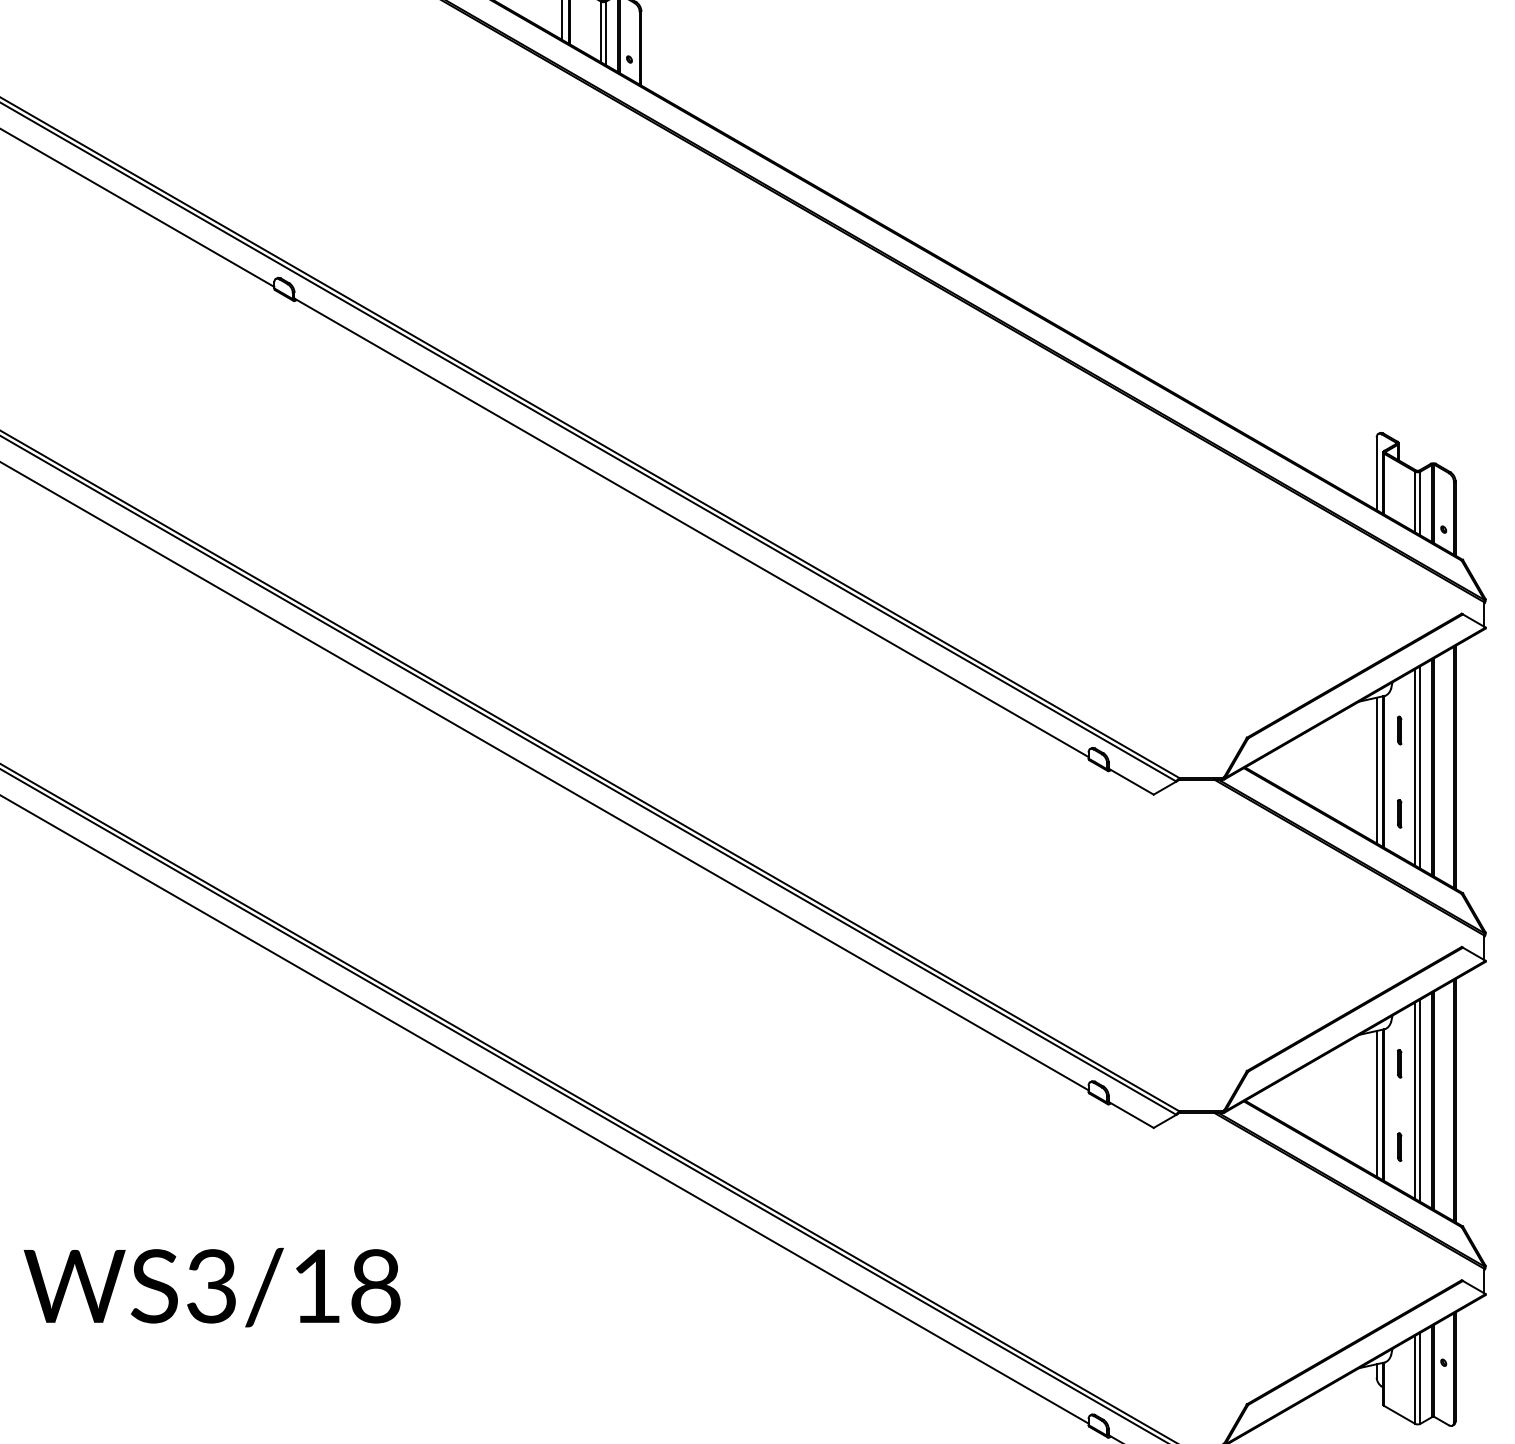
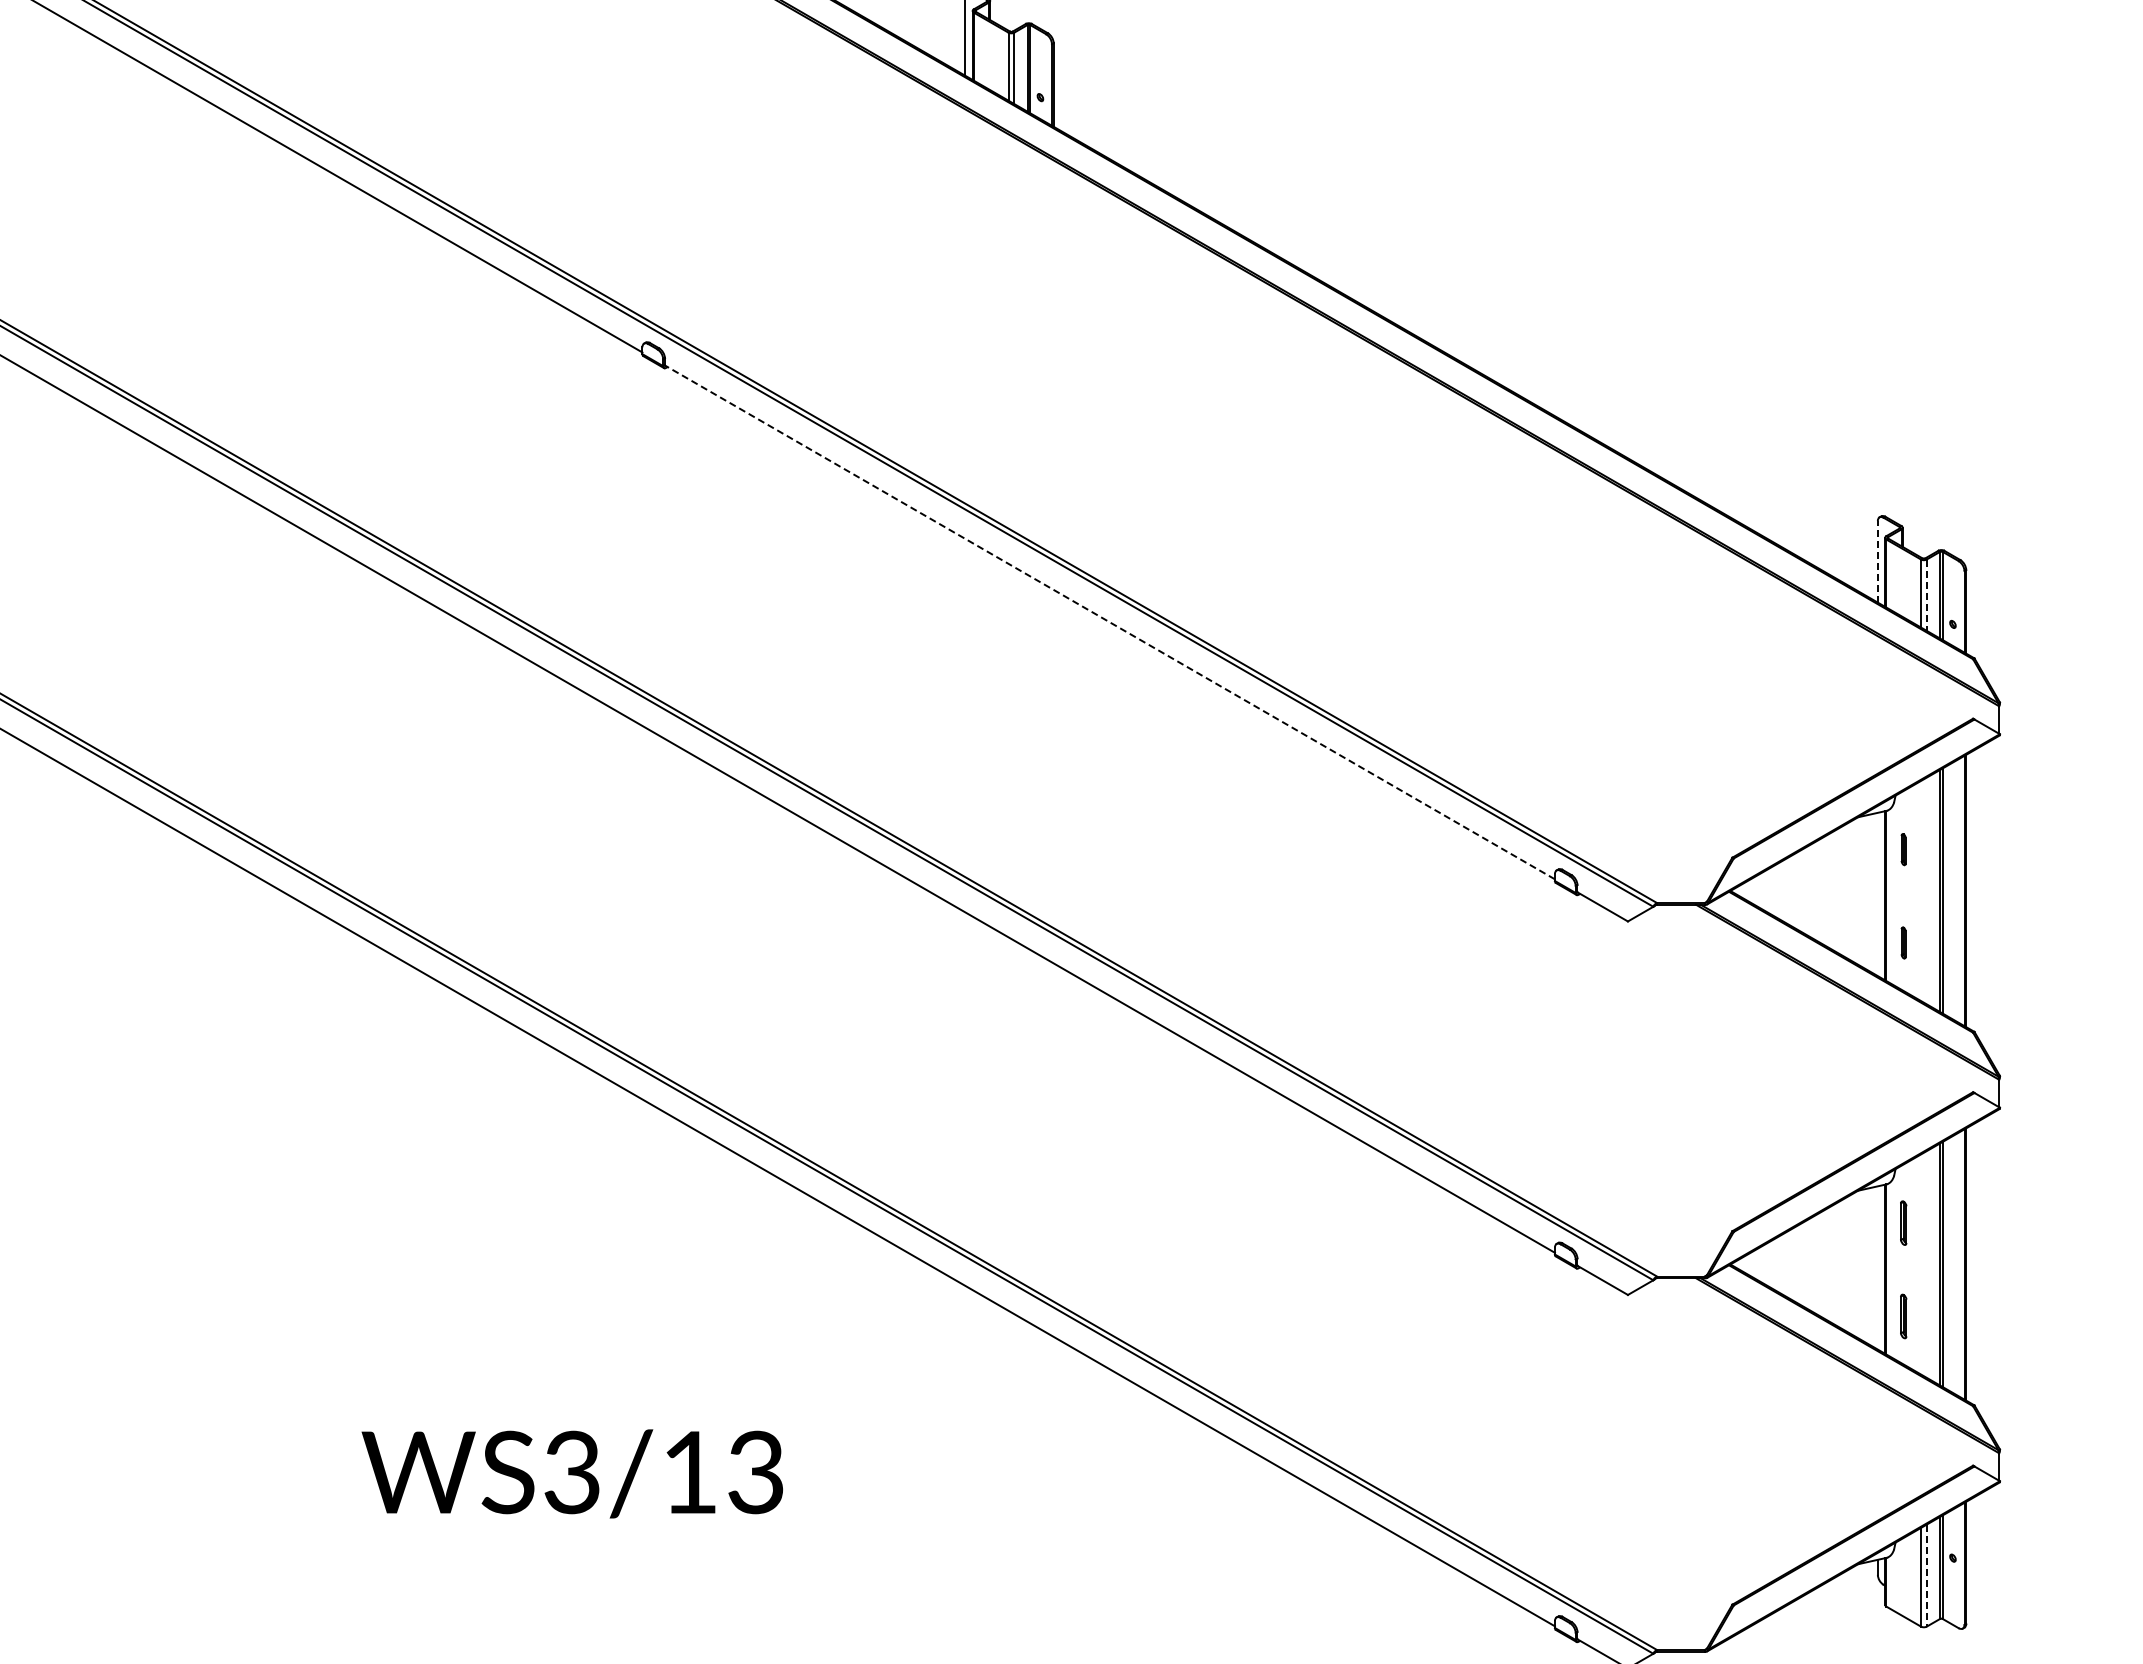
line: (1376, 473) -> (1877, 561), solid -> dashed
line: (1420, 503) -> (1926, 595), solid -> dashed
line: (691, 527) -> (1109, 622), solid -> dashed
line: (1415, 767) -> (1921, 890), removed
line: (1420, 767) -> (1926, 890), removed
line: (1376, 770) -> (1877, 894), removed
part: (1399, 1063) -> (1903, 1222), size x1.4
line: (1415, 1100) -> (1921, 1264), removed
line: (1420, 1100) -> (1926, 1264), removed
line: (1376, 1103) -> (1877, 1267), removed
part: (1399, 1147) -> (1903, 1316), size x1.4
text: (375, 1286) -> (755, 1472), WS3/18 -> WS3/13
line: (1420, 1379) -> (1926, 1576), solid -> dashed

